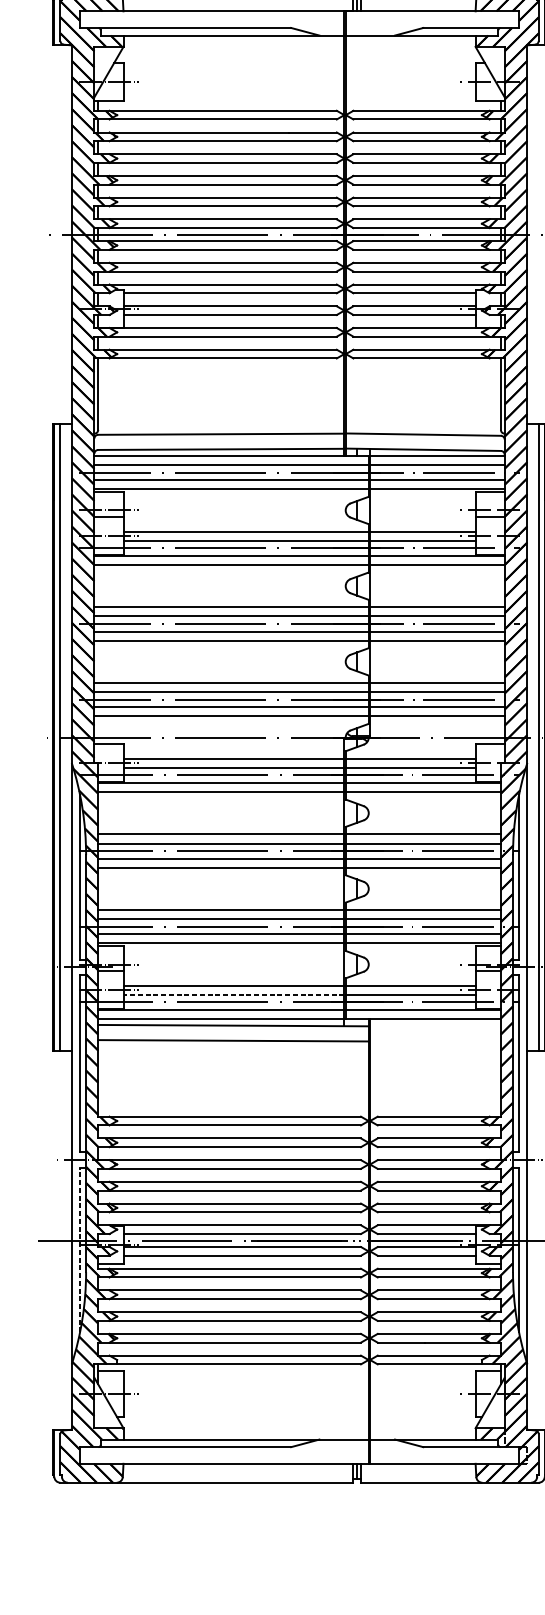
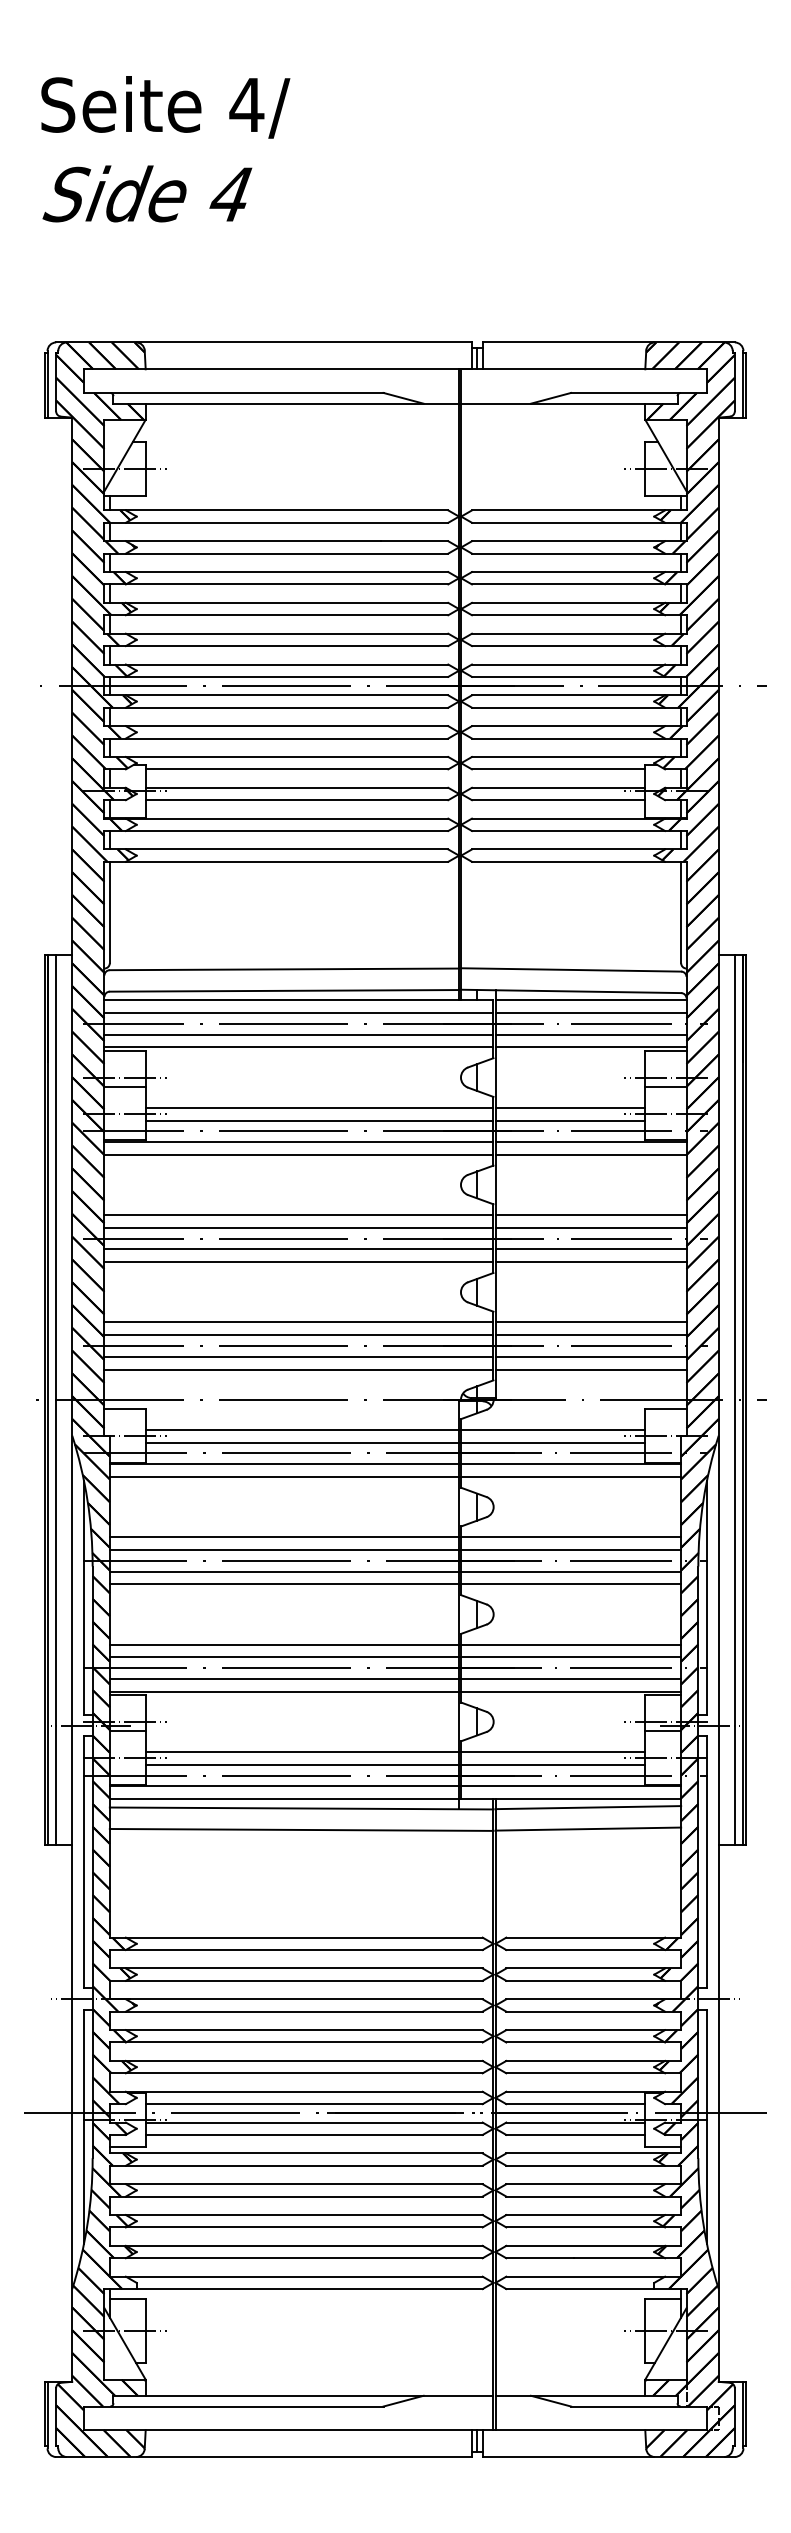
line: (234, 994) -> (302, 1764), dashed -> solid
line: (435, 1024) -> (588, 1807), added
line: (435, 1039) -> (588, 1828), added
line: (80, 1249) -> (84, 2126), dashed -> solid

